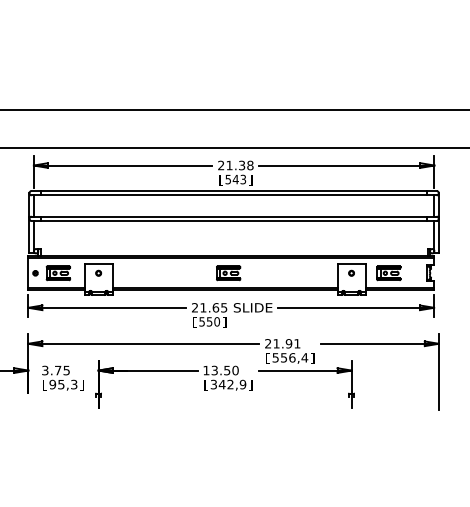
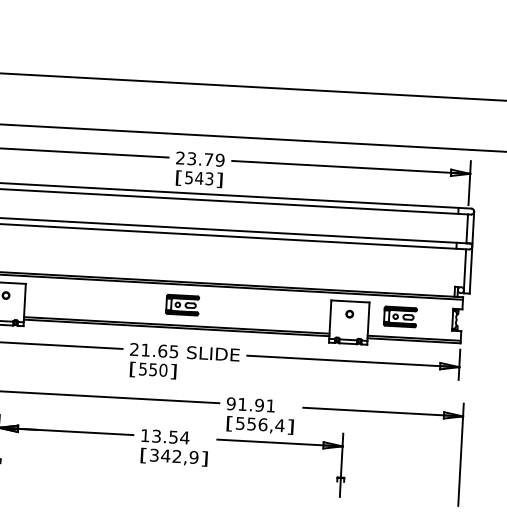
text: (239, 165) -> (205, 159), 21.38 -> 23.79
text: (268, 343) -> (231, 403), 21.91 -> 91.91
text: (235, 370) -> (184, 437), 13.50 -> 13.54

